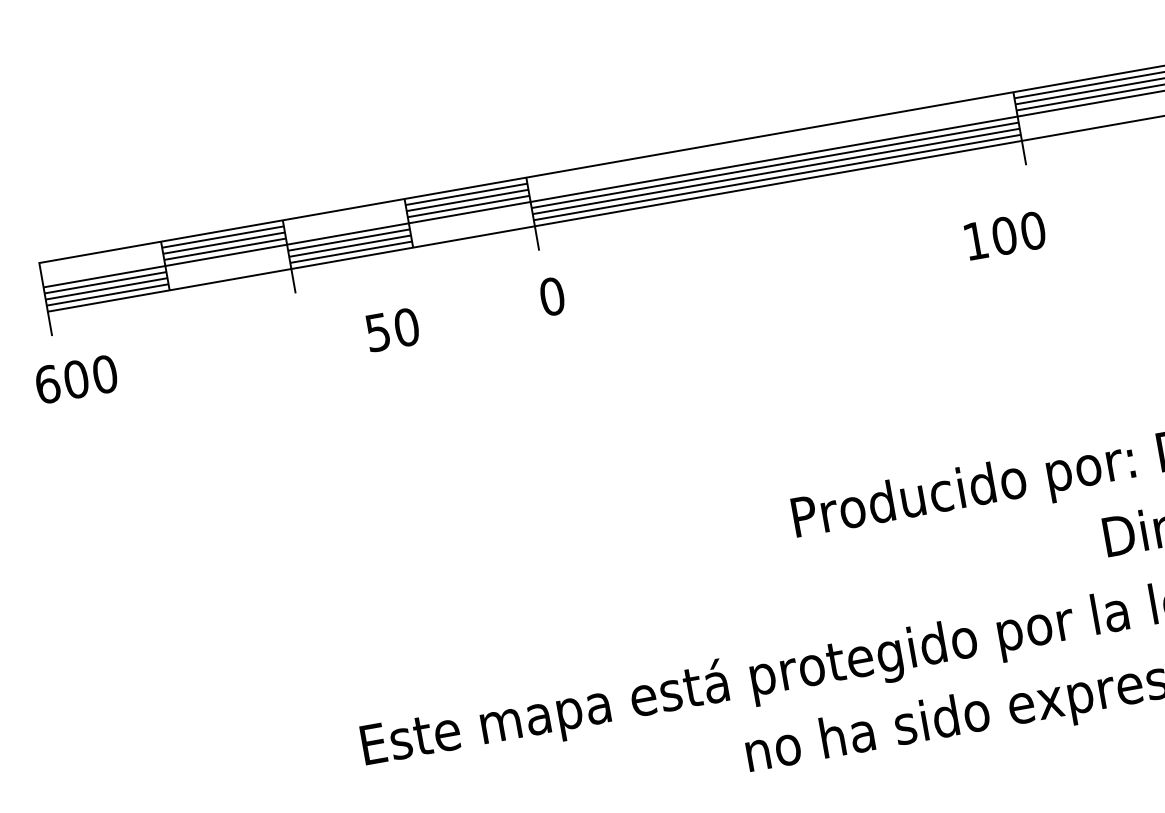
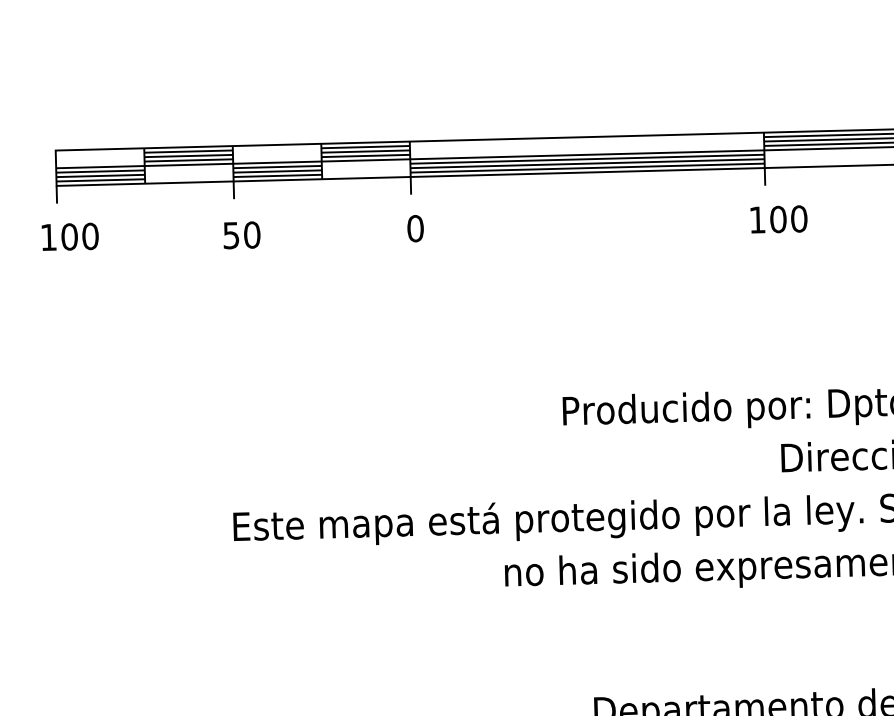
text: (1004, 235) -> (778, 219), moved
text: (392, 330) -> (241, 235), moved
text: (47, 384) -> (48, 237), 600 -> 100

